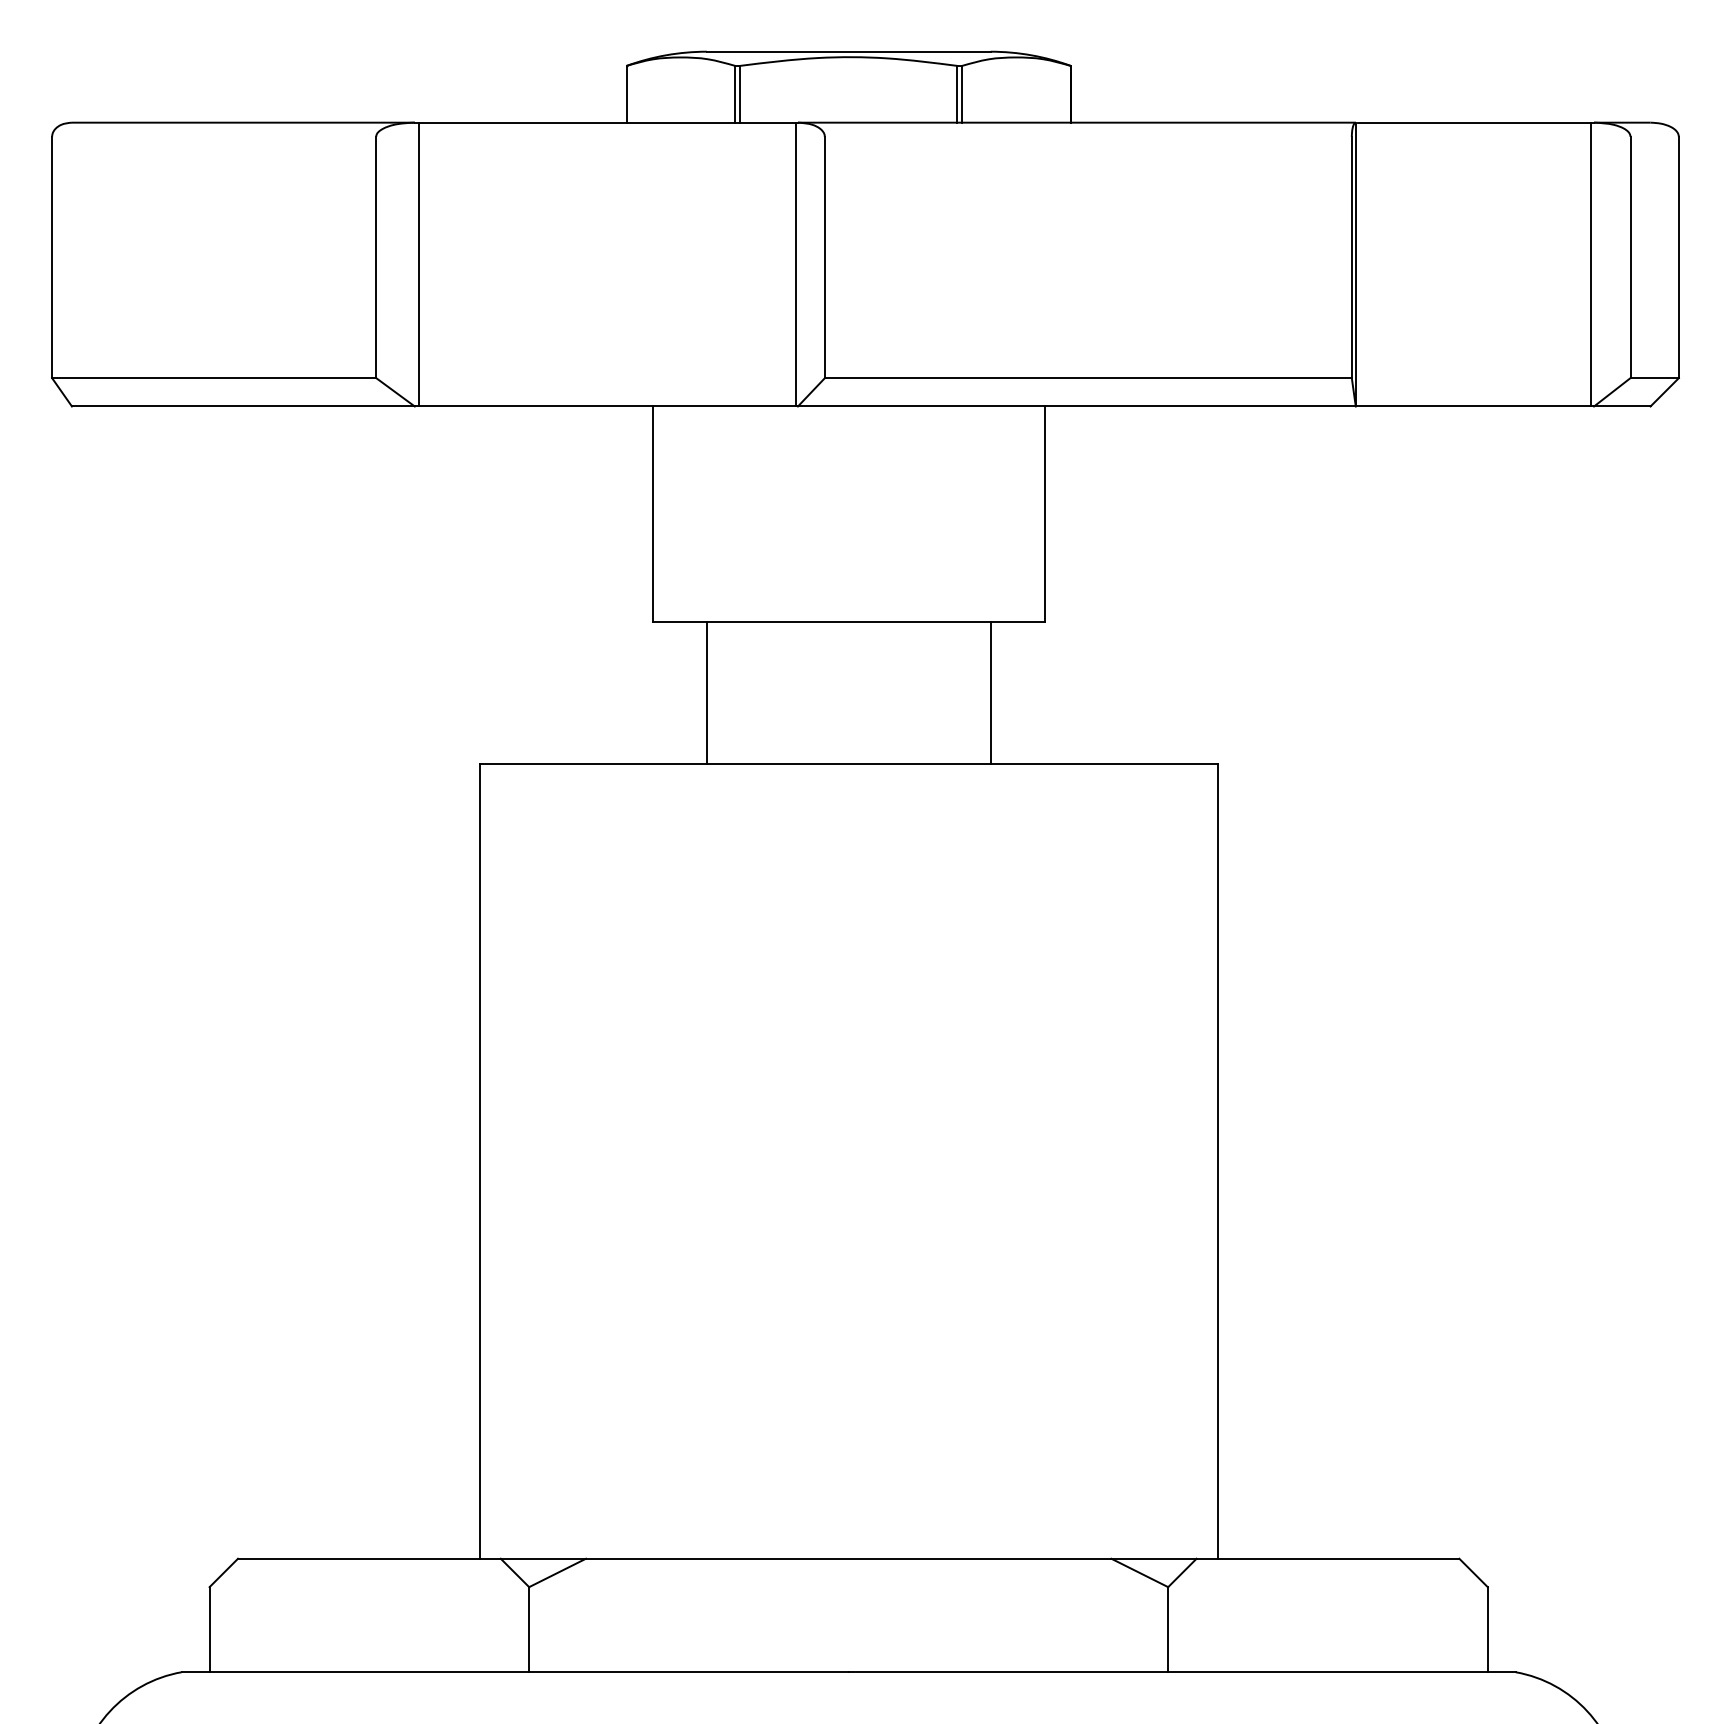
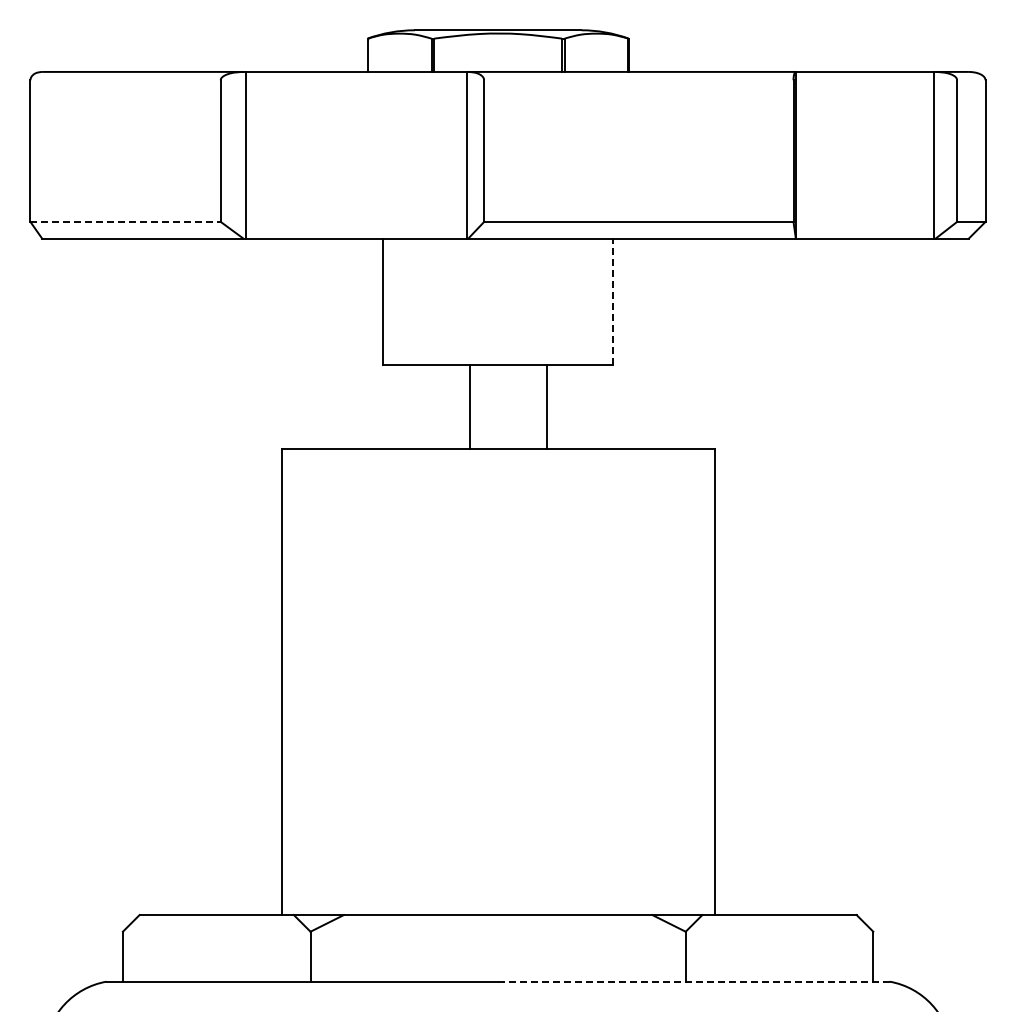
line: (215, 377) -> (126, 221), solid -> dashed
line: (1045, 513) -> (613, 301), solid -> dashed
line: (706, 692) -> (469, 406), moved
line: (990, 692) -> (547, 406), moved
line: (1181, 1671) -> (693, 981), solid -> dashed

